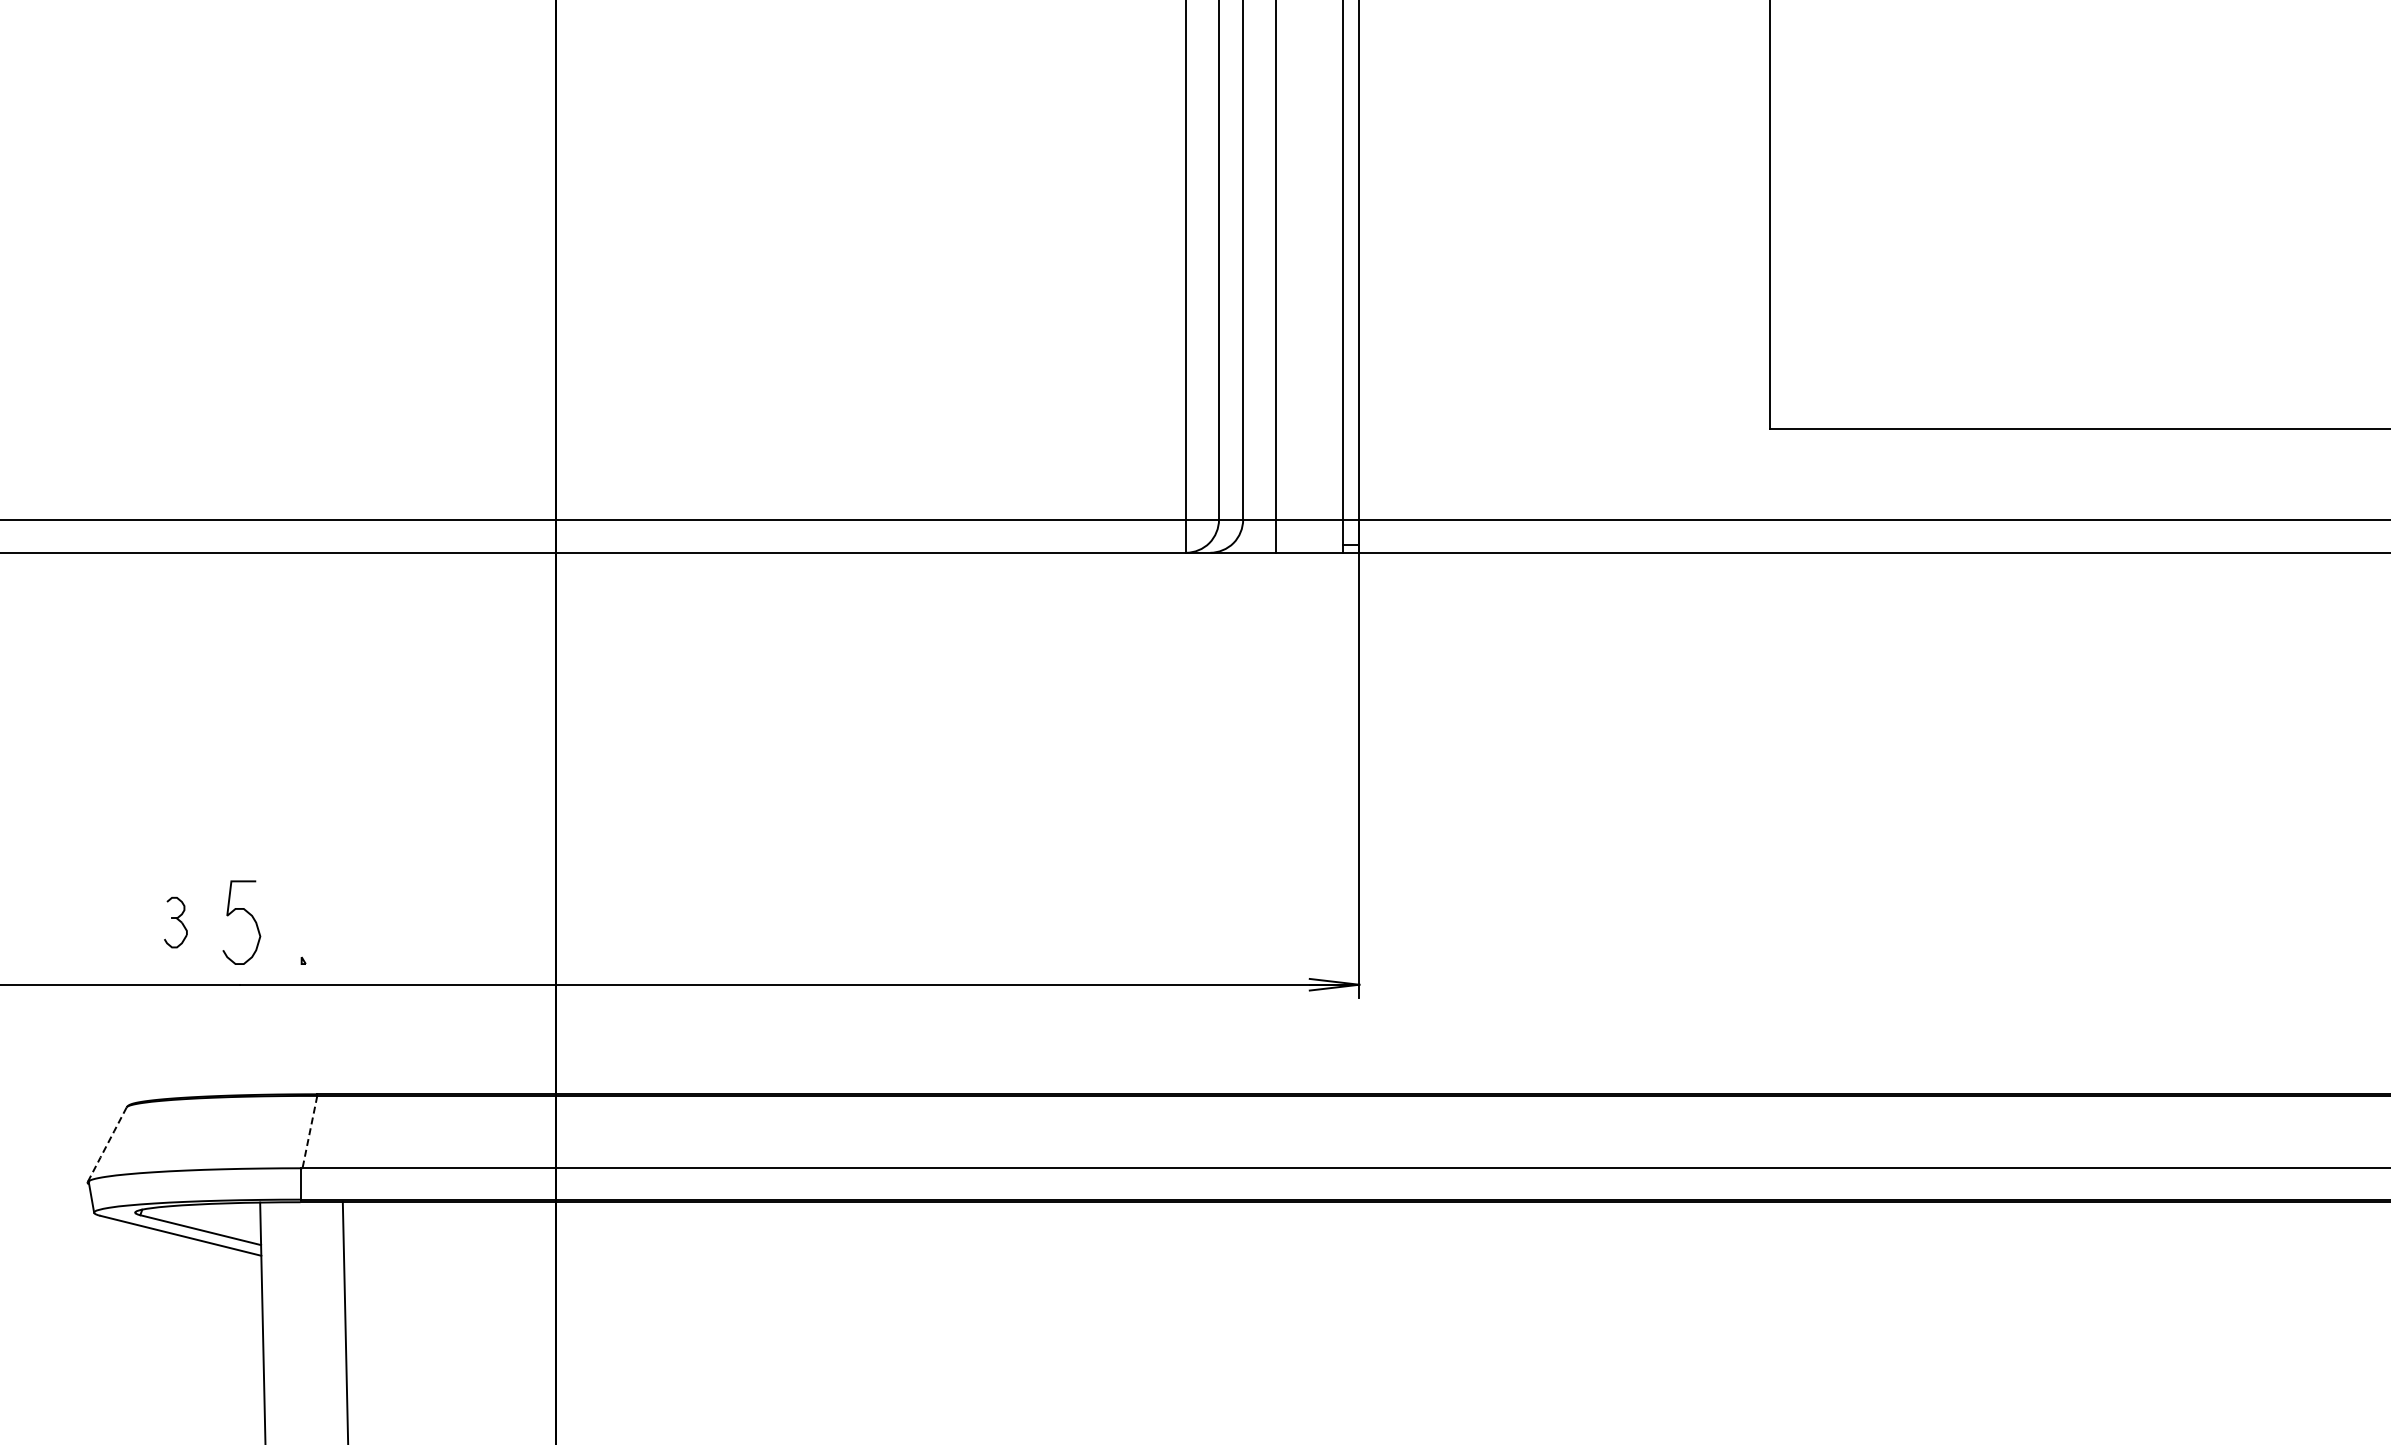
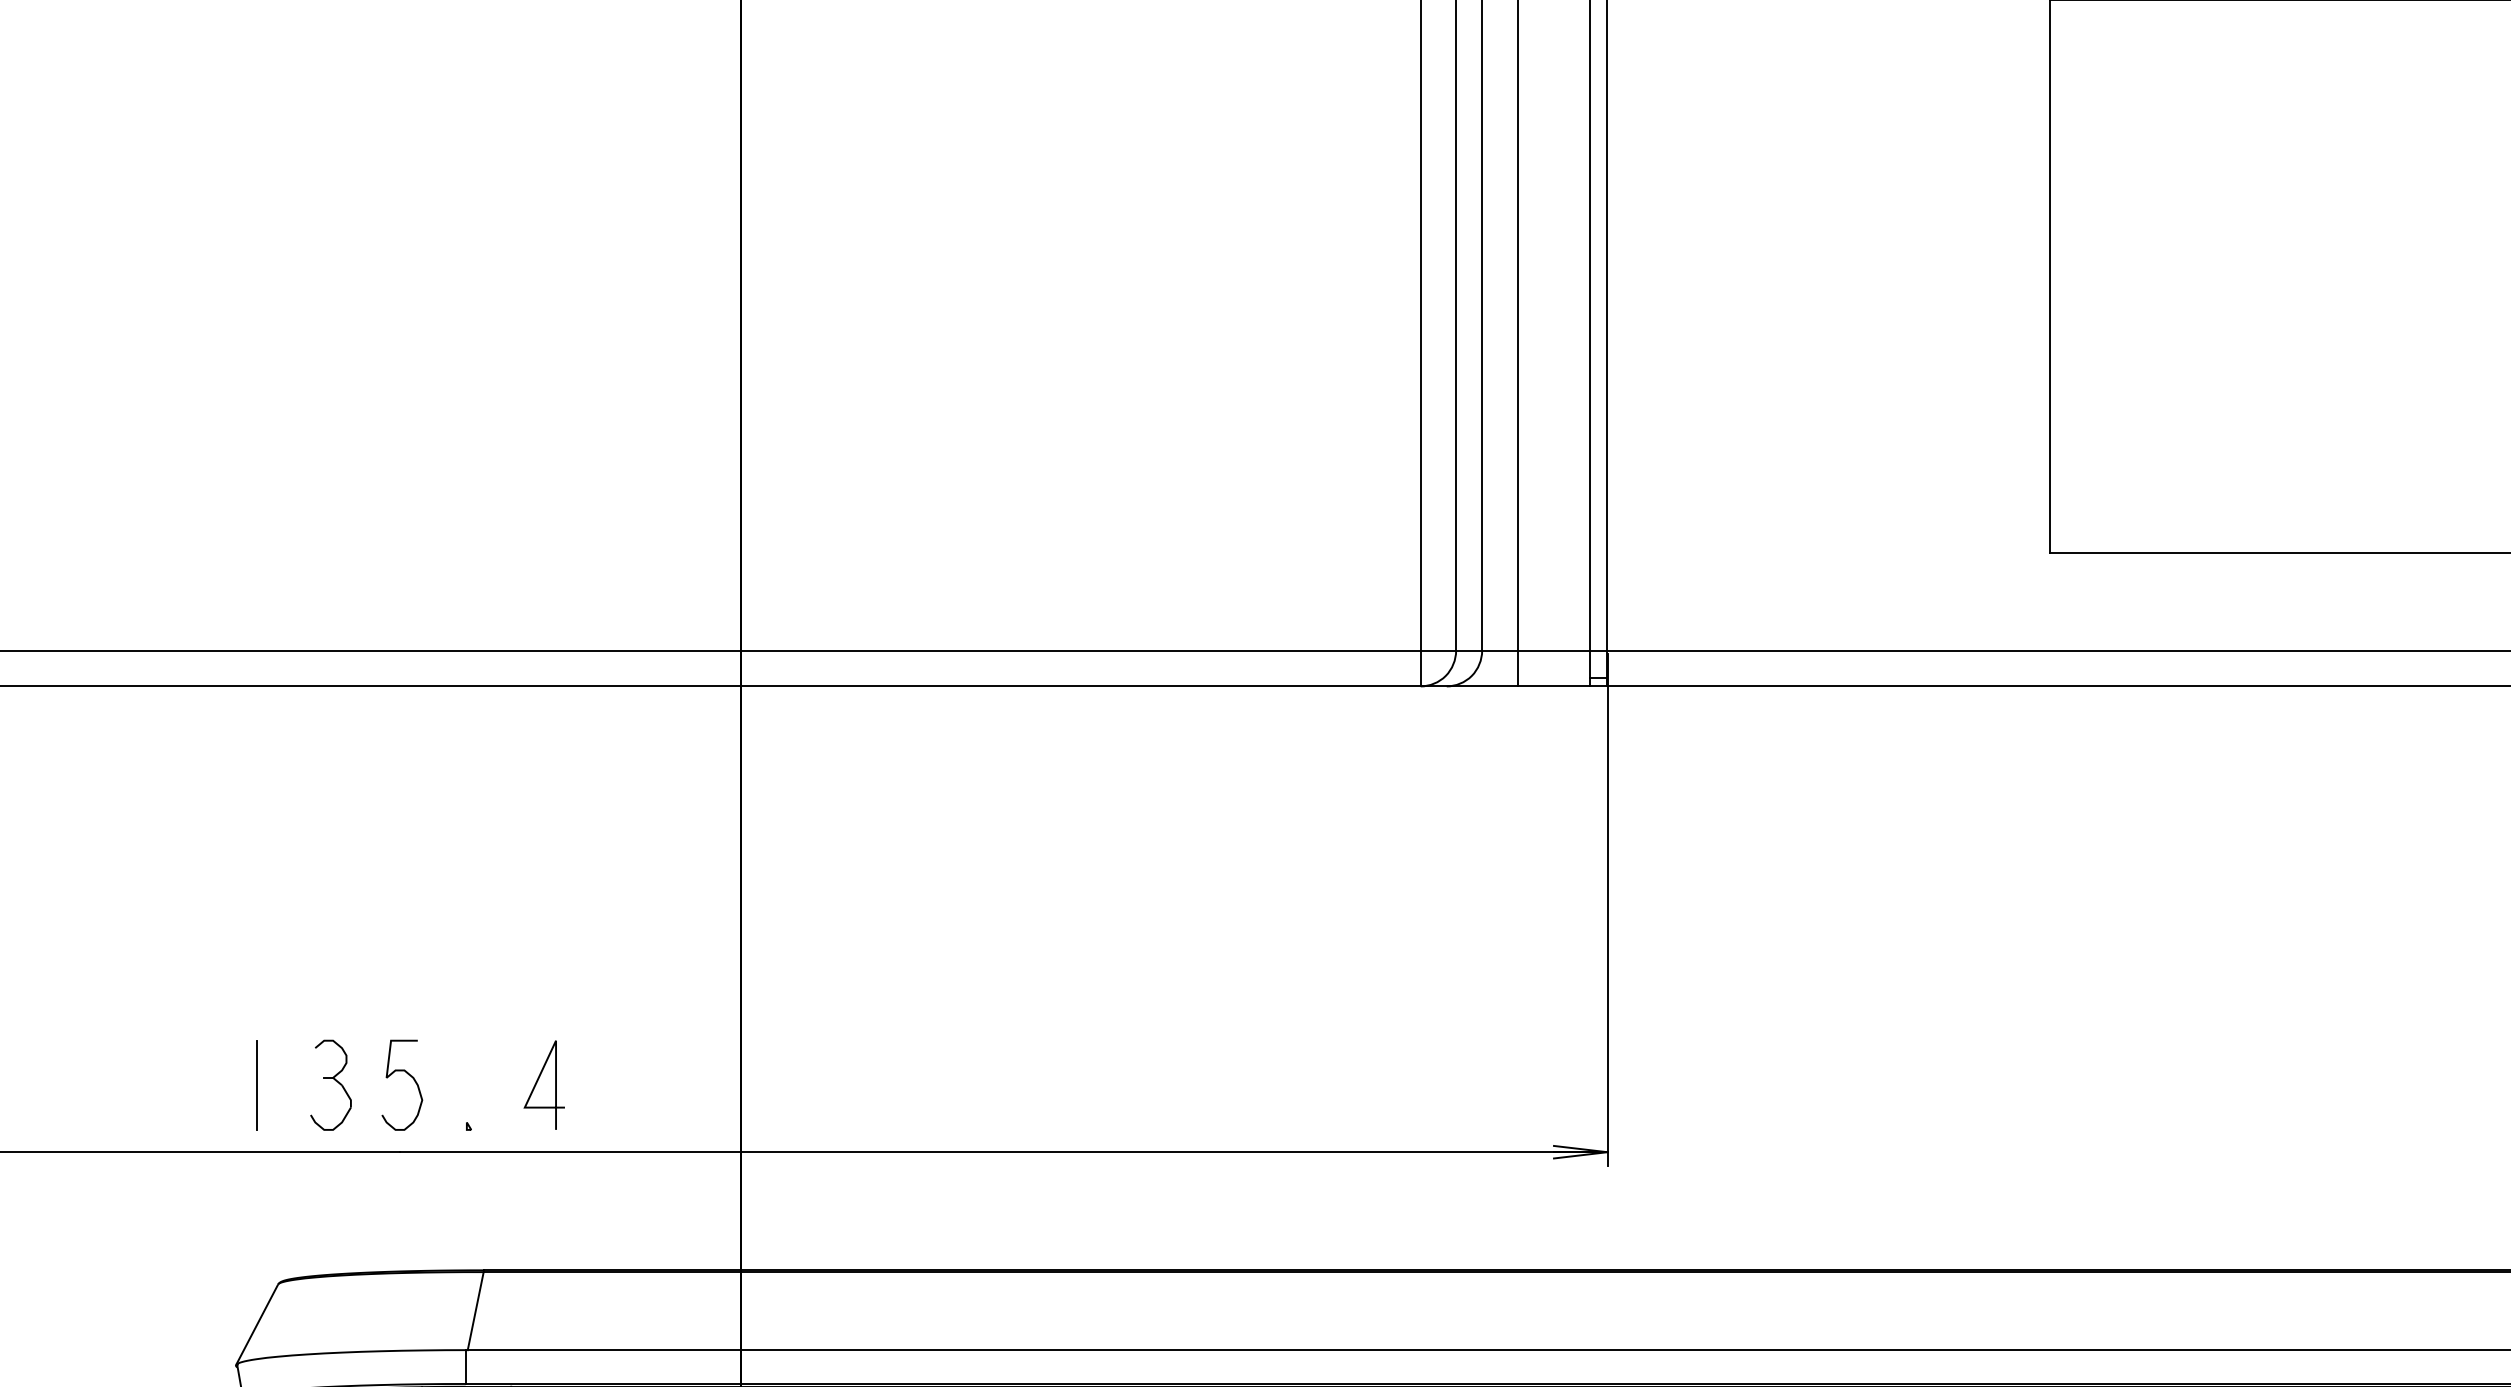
line: (367, 920) -> (537, 1082), added
line: (107, 922) -> (257, 1085), added
part: (175, 922) -> (330, 1085), size x1.67
line: (309, 1132) -> (475, 1311), dashed -> solid
line: (107, 1145) -> (257, 1325), dashed -> solid

